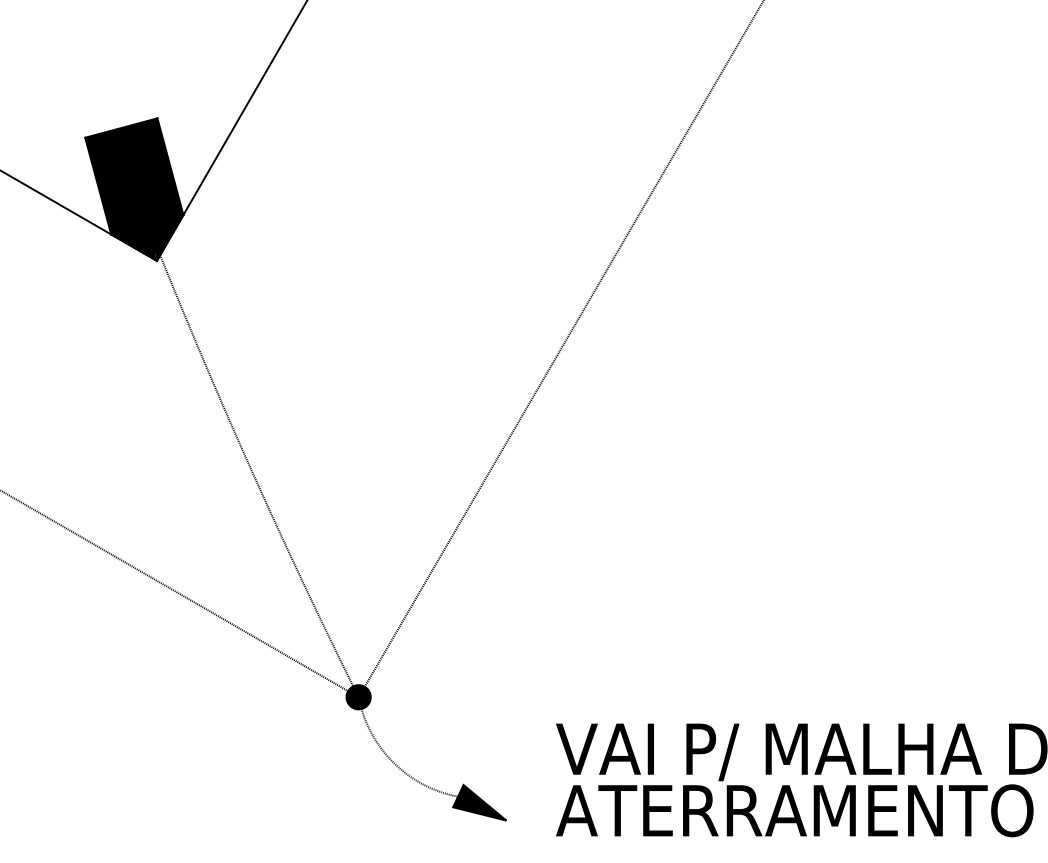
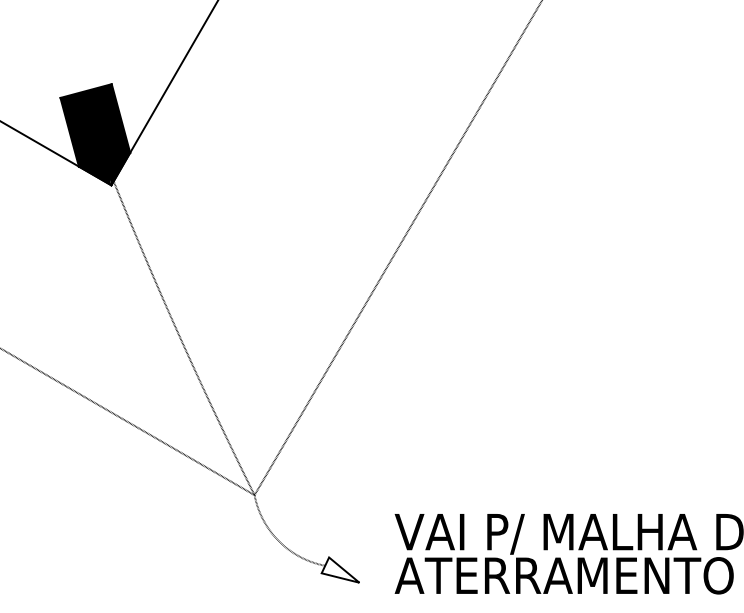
fill: (358, 696) -> (254, 494), removed
fill: (479, 801) -> (340, 569), removed

